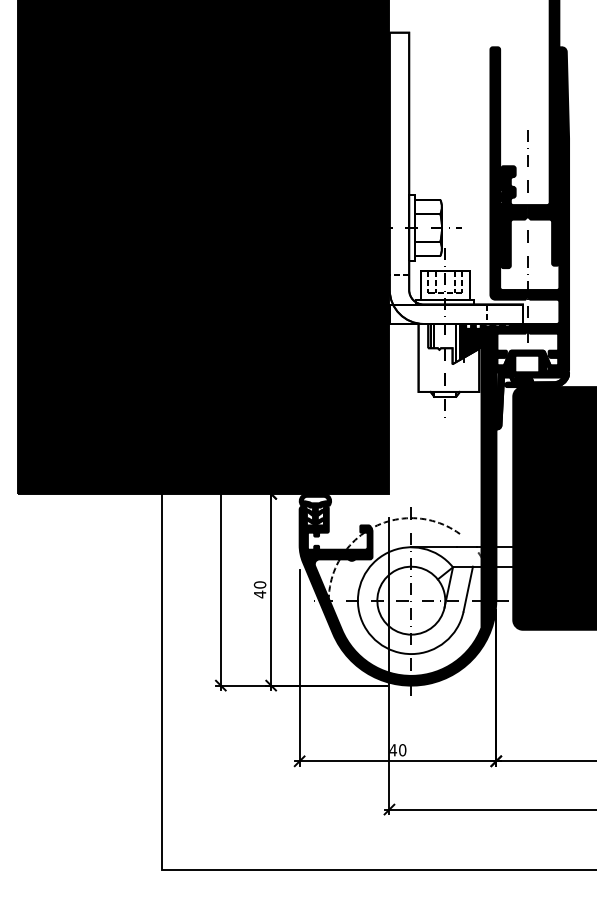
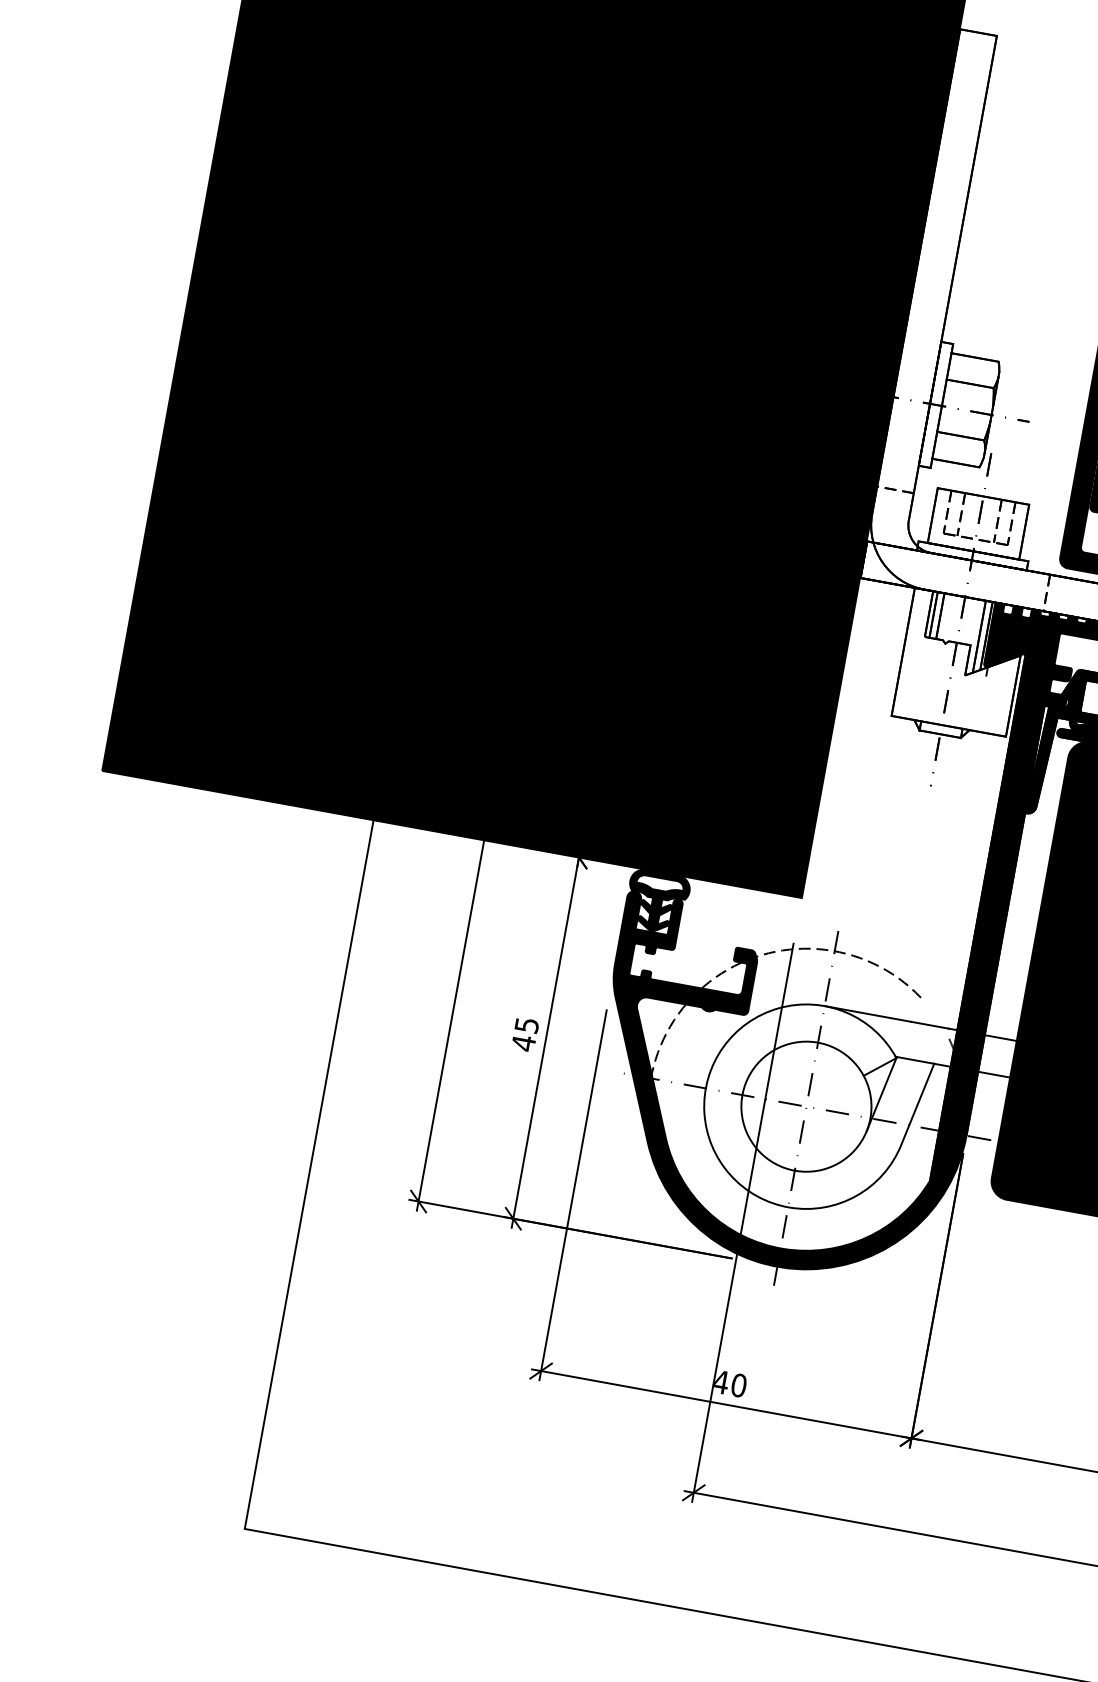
text: (259, 584) -> (525, 1024), 40 -> 45

